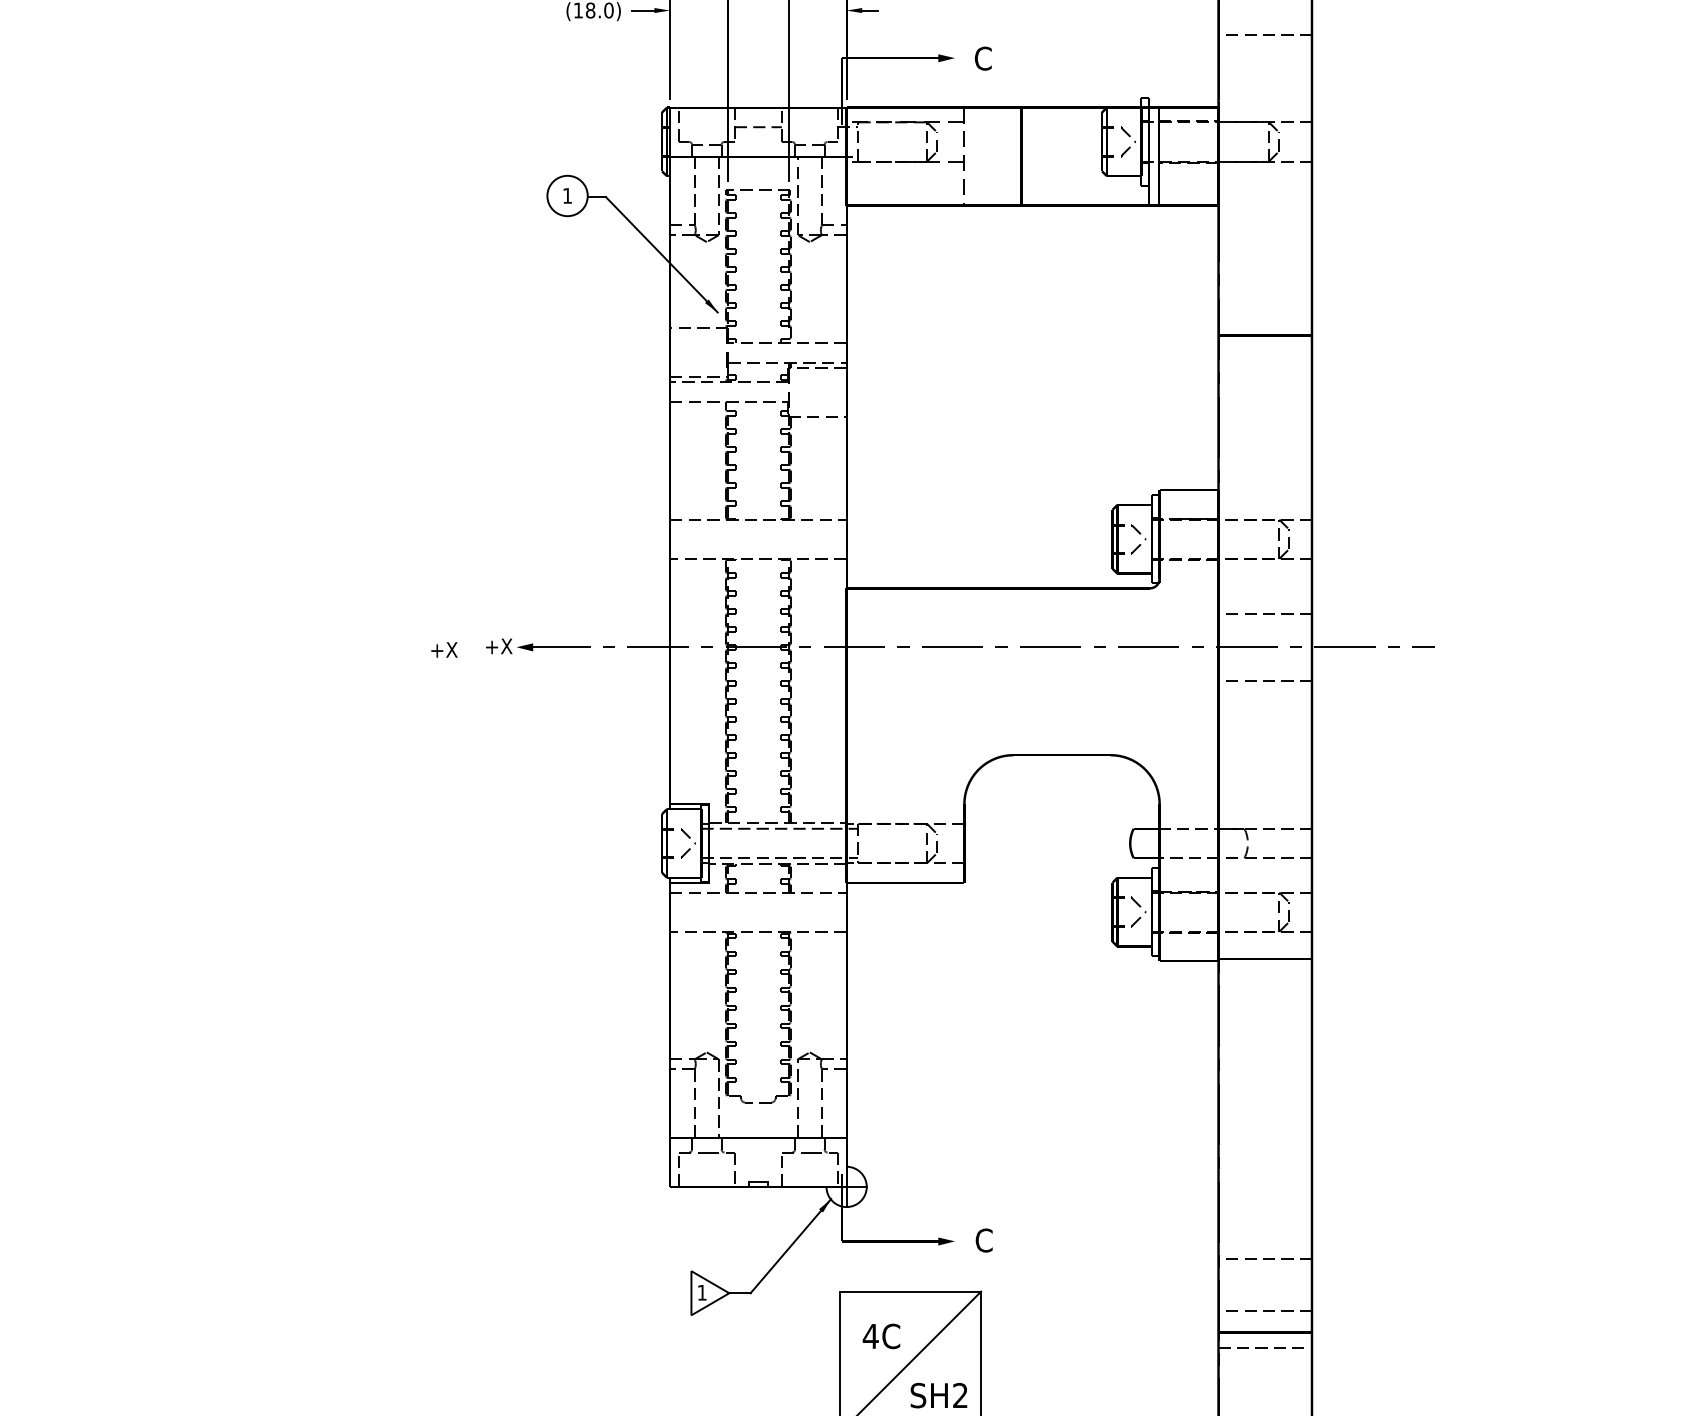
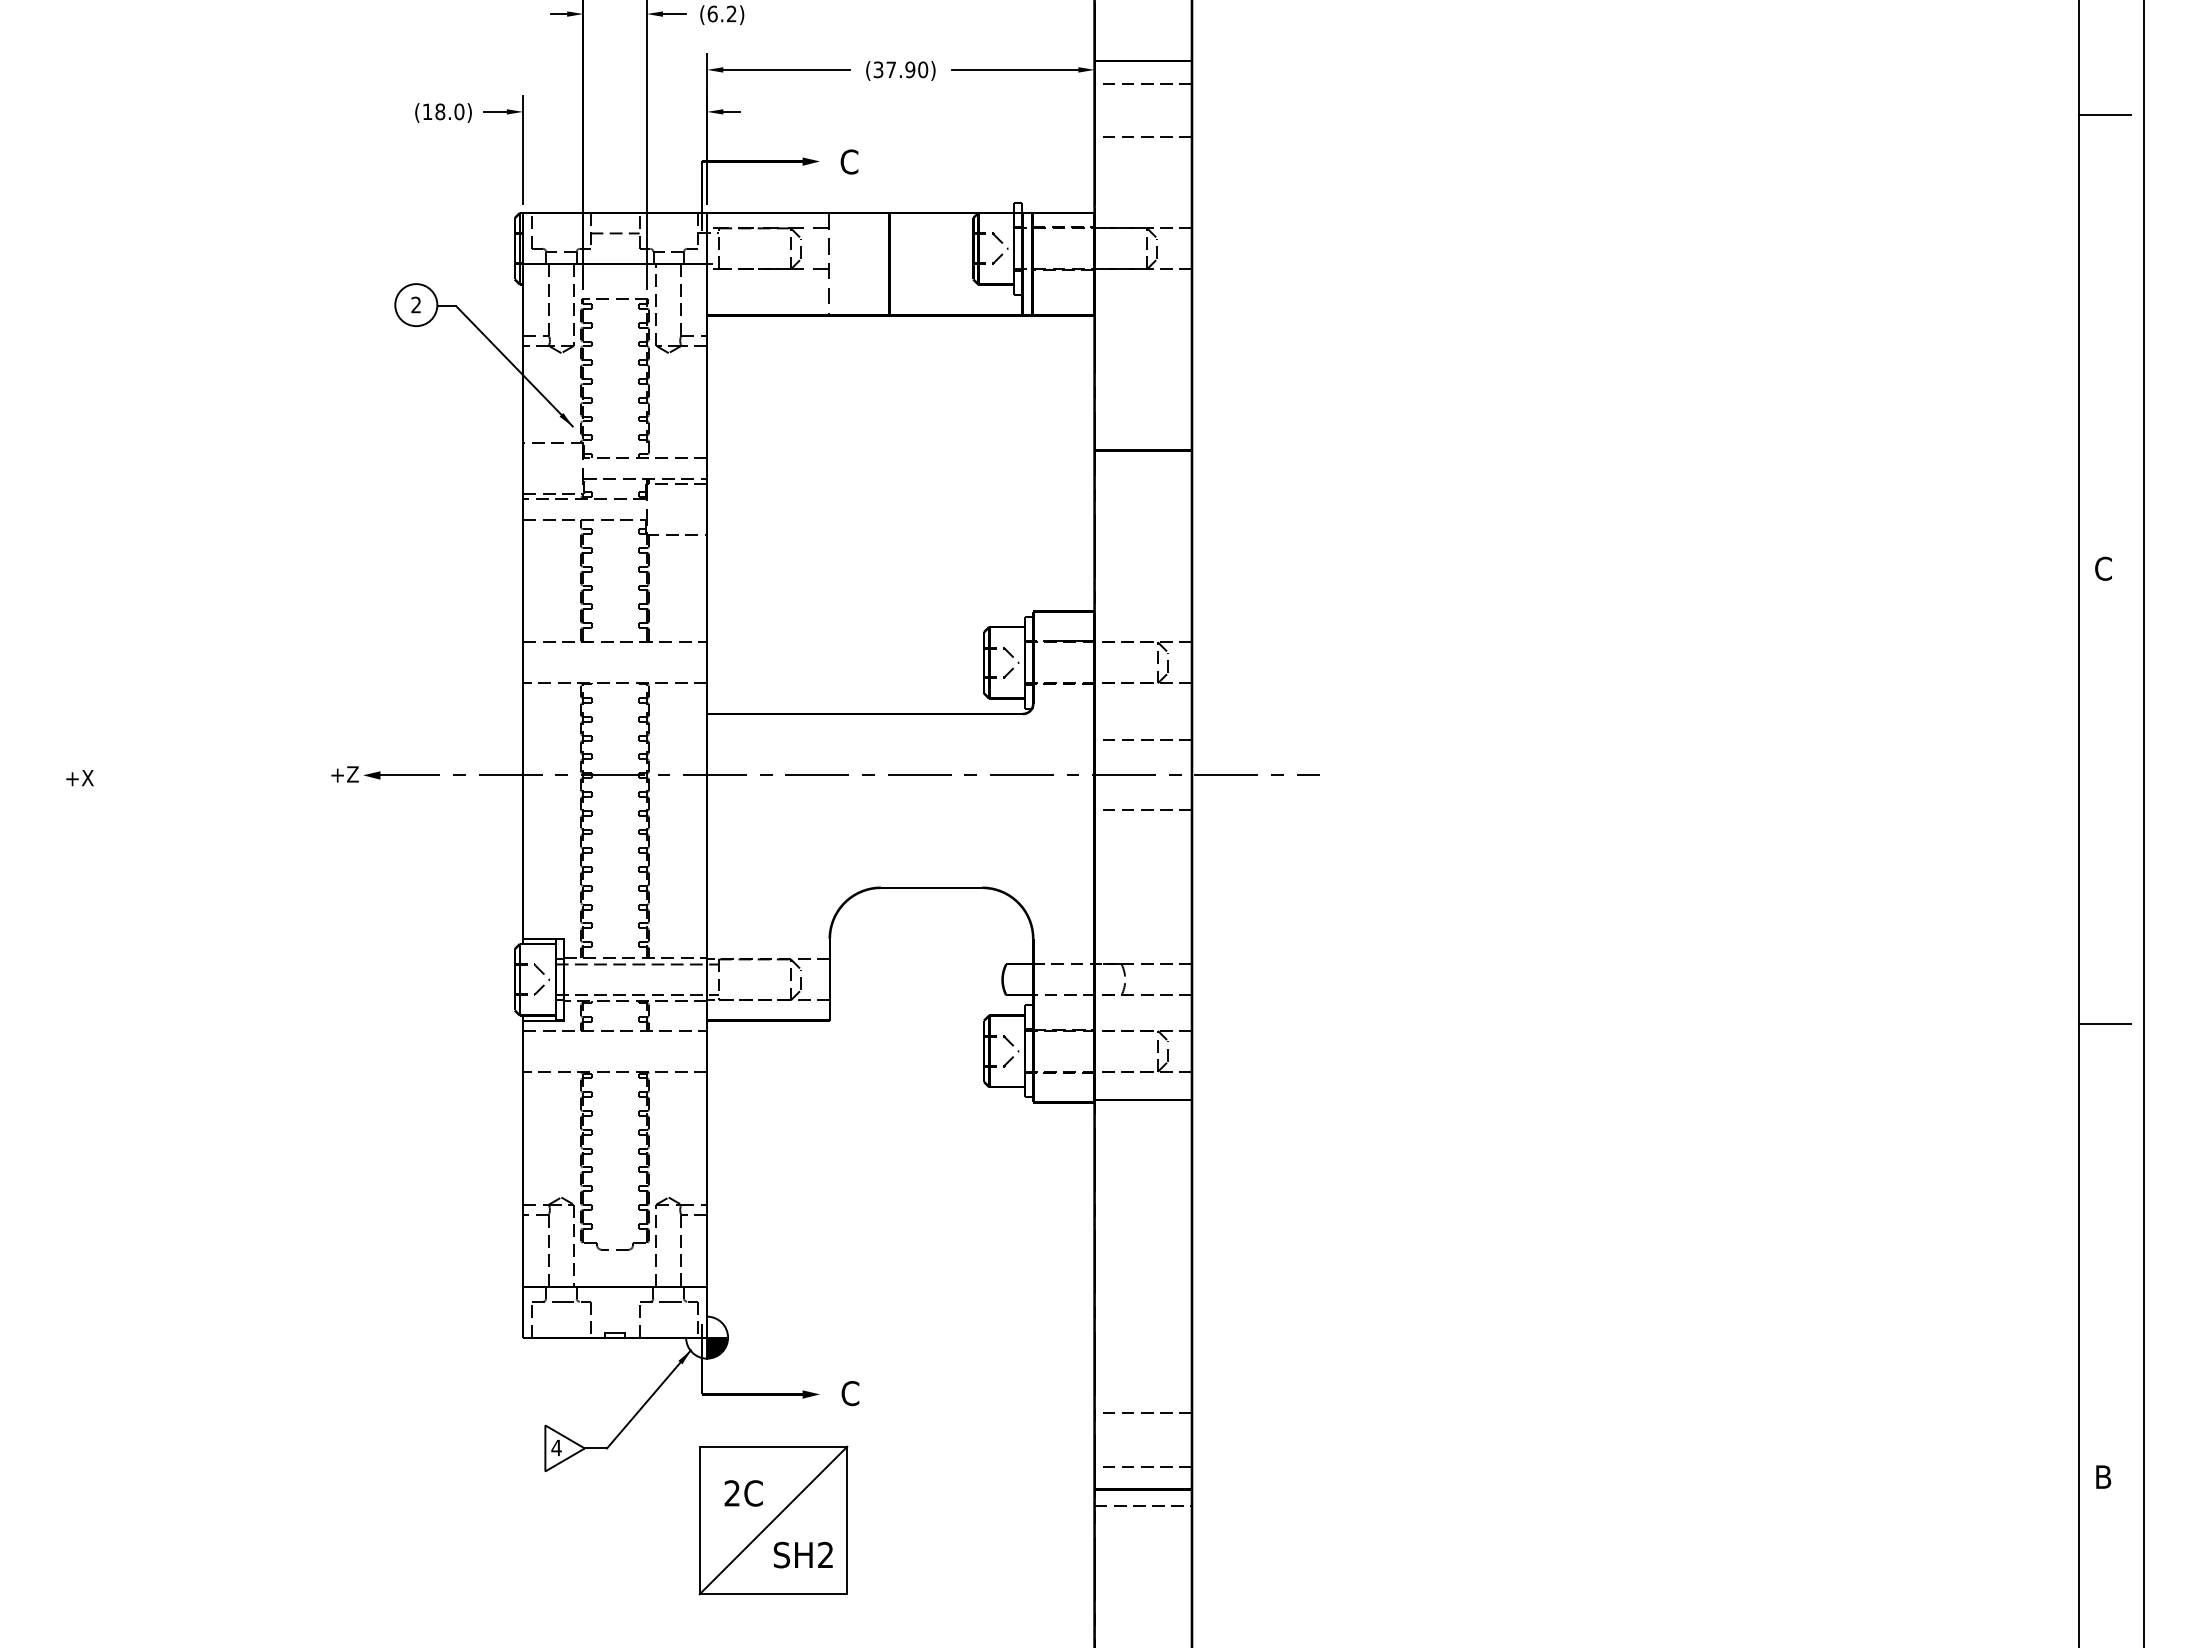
text: (566, 195) -> (415, 304), 1 -> 2
text: (506, 646) -> (352, 774), +X -> +Z
text: (443, 650) -> (79, 778), moved
fill: (856, 1196) -> (717, 1347), added
text: (702, 1292) -> (556, 1447), 1 -> 4
text: (870, 1336) -> (731, 1493), 4C -> 2C

